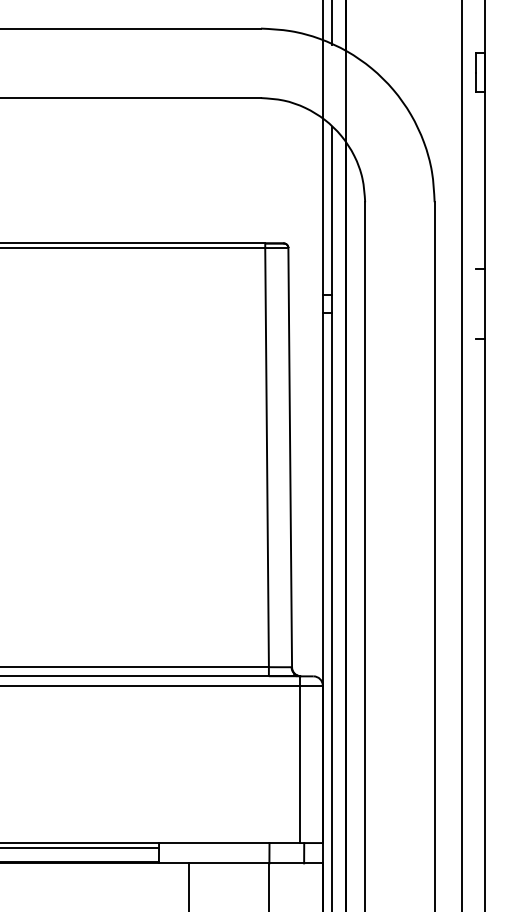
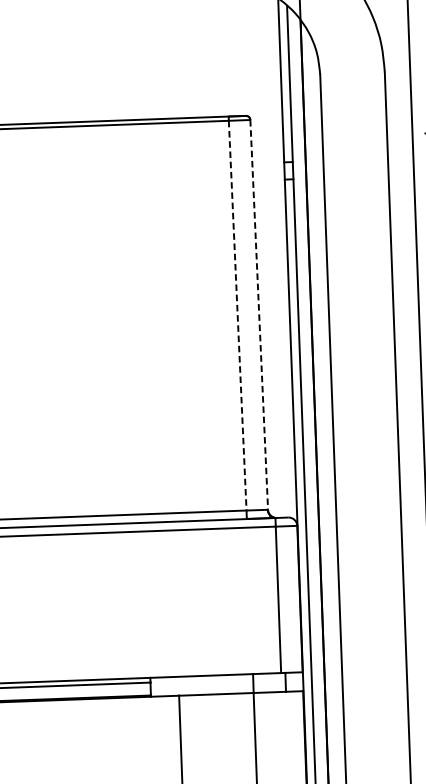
line: (267, 457) -> (238, 315), solid -> dashed
line: (290, 457) -> (259, 314), solid -> dashed

